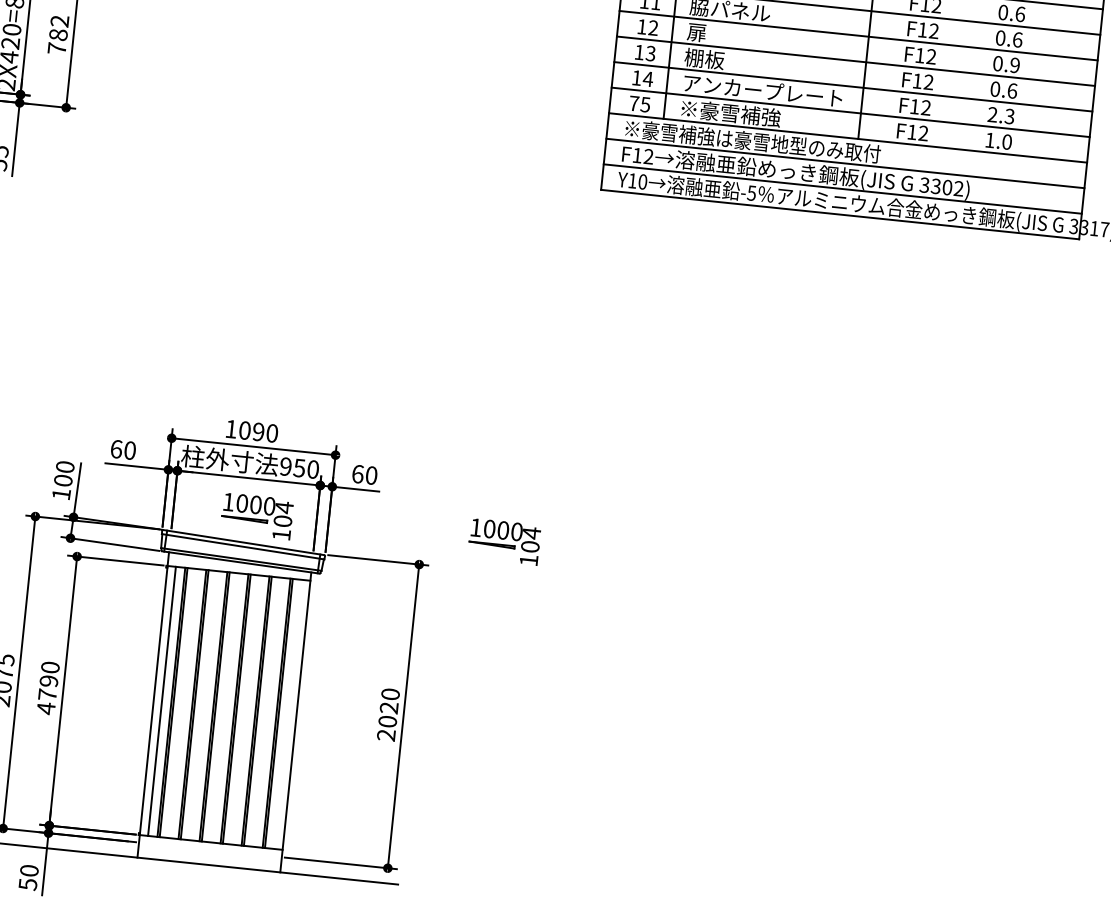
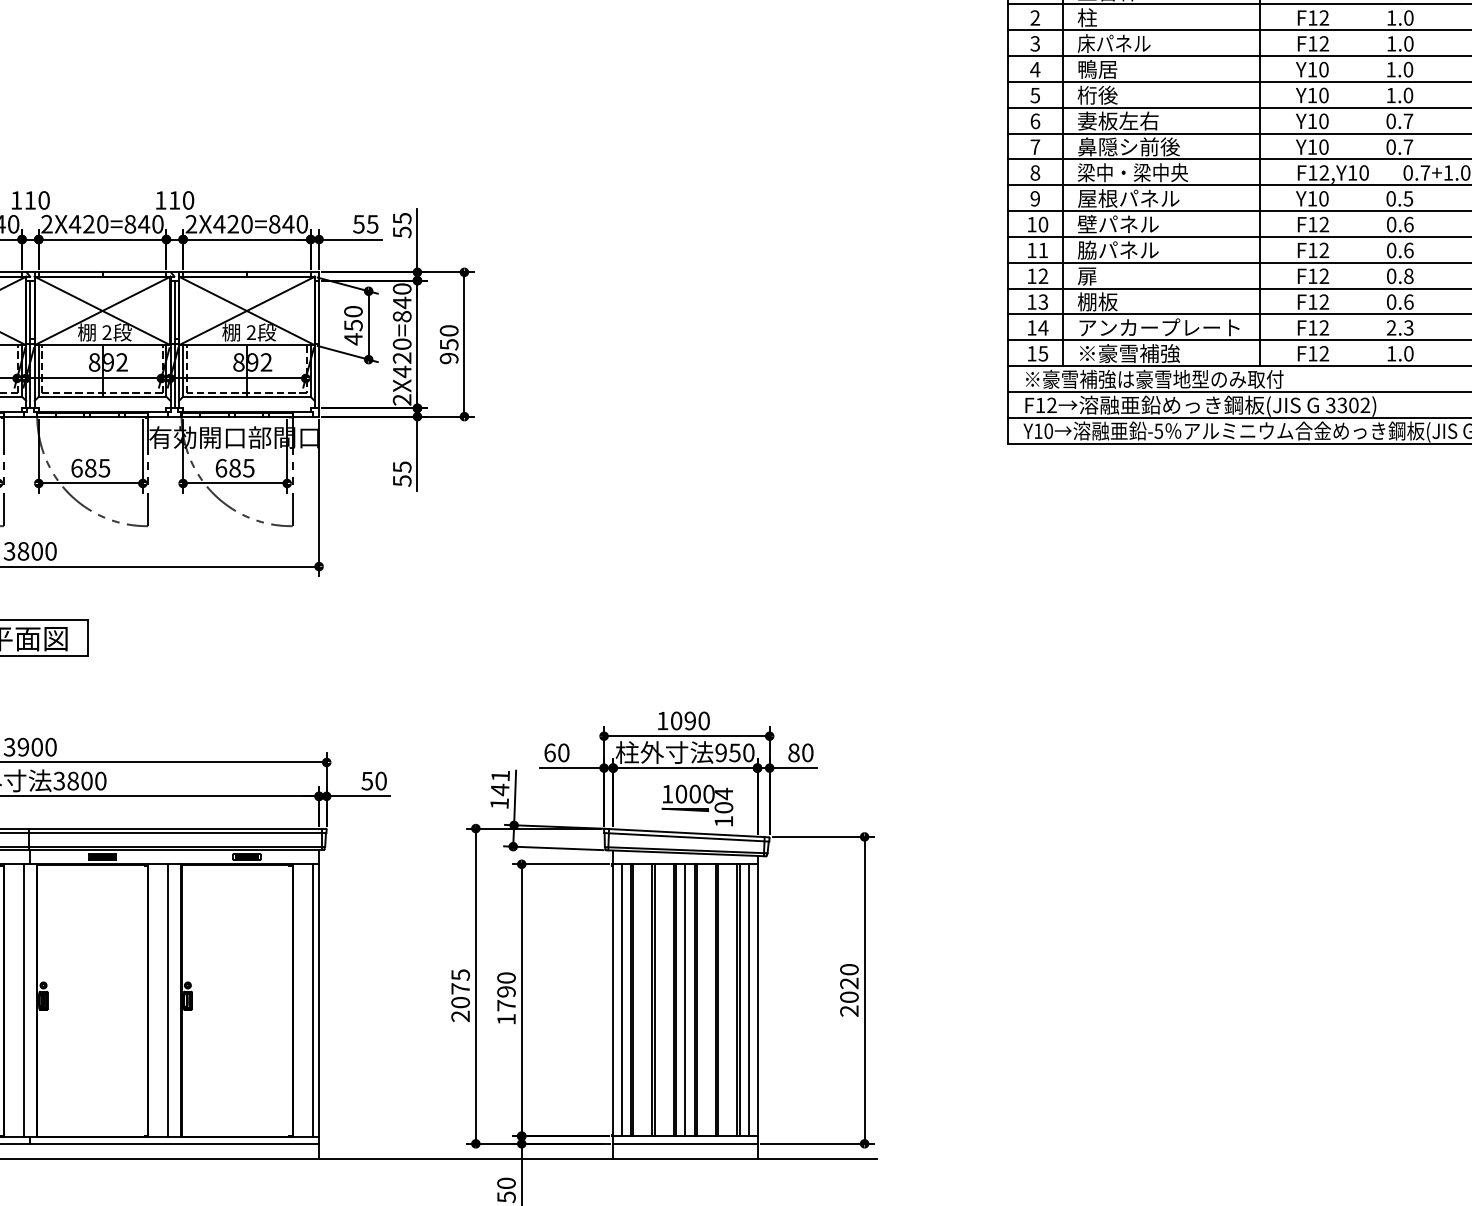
text: (57, 34) -> (448, 344), 782 -> 950
text: (1014, 65) -> (1408, 276), 0.9 -> 0.8
text: (633, 103) -> (1031, 353), 75 -> 15
text: (357, 473) -> (793, 752), 60 -> 80
text: (63, 474) -> (499, 783), 100 -> 141
part: (504, 541) -> (947, 805), removed
text: (46, 708) -> (506, 1019), 4790 -> 1790
line: (225, 708) -> (685, 1000), added
line: (288, 714) -> (749, 1000), added
line: (210, 849) -> (685, 1143), added

